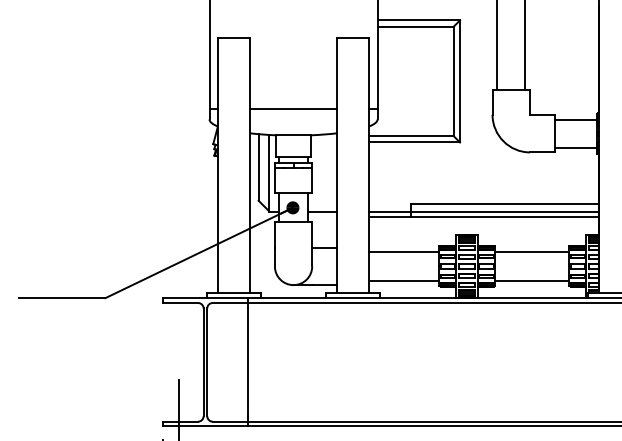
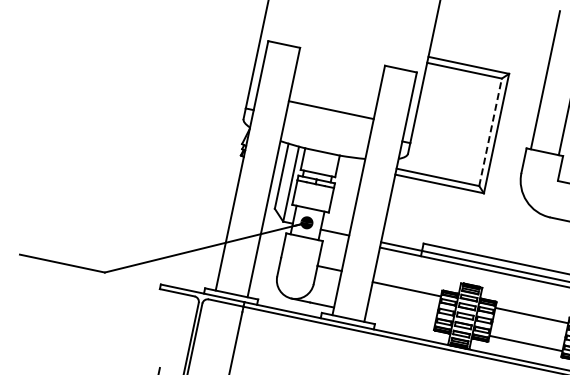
line: (453, 81) -> (490, 132), solid -> dashed
line: (293, 108) -> (331, 110), moved
line: (404, 280) -> (401, 316), removed

